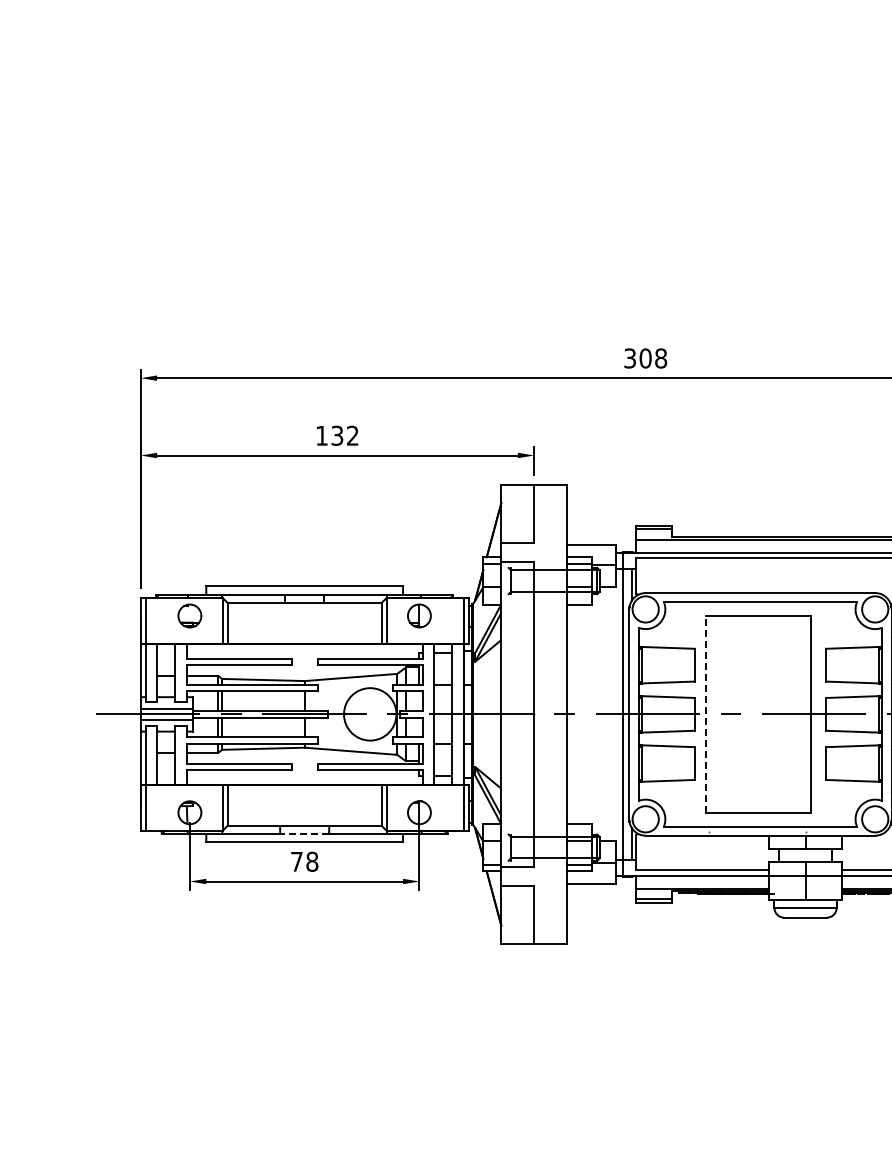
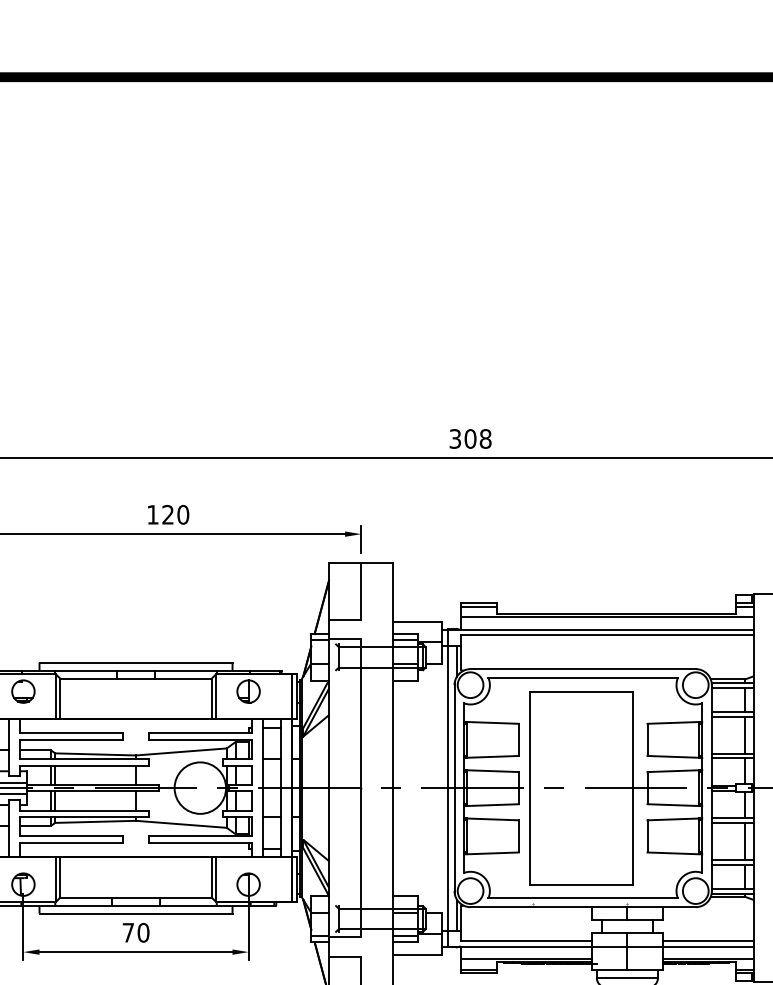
text: (344, 435) -> (175, 514), 132 -> 120
line: (706, 713) -> (530, 787), dashed -> solid
line: (304, 834) -> (135, 905), dashed -> solid
text: (312, 861) -> (143, 932), 78 -> 70

